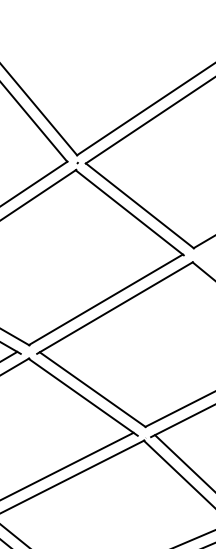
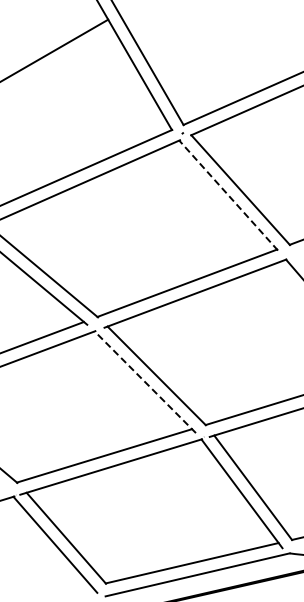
line: (129, 212) -> (228, 195), solid -> dashed
line: (83, 397) -> (145, 382), solid -> dashed

